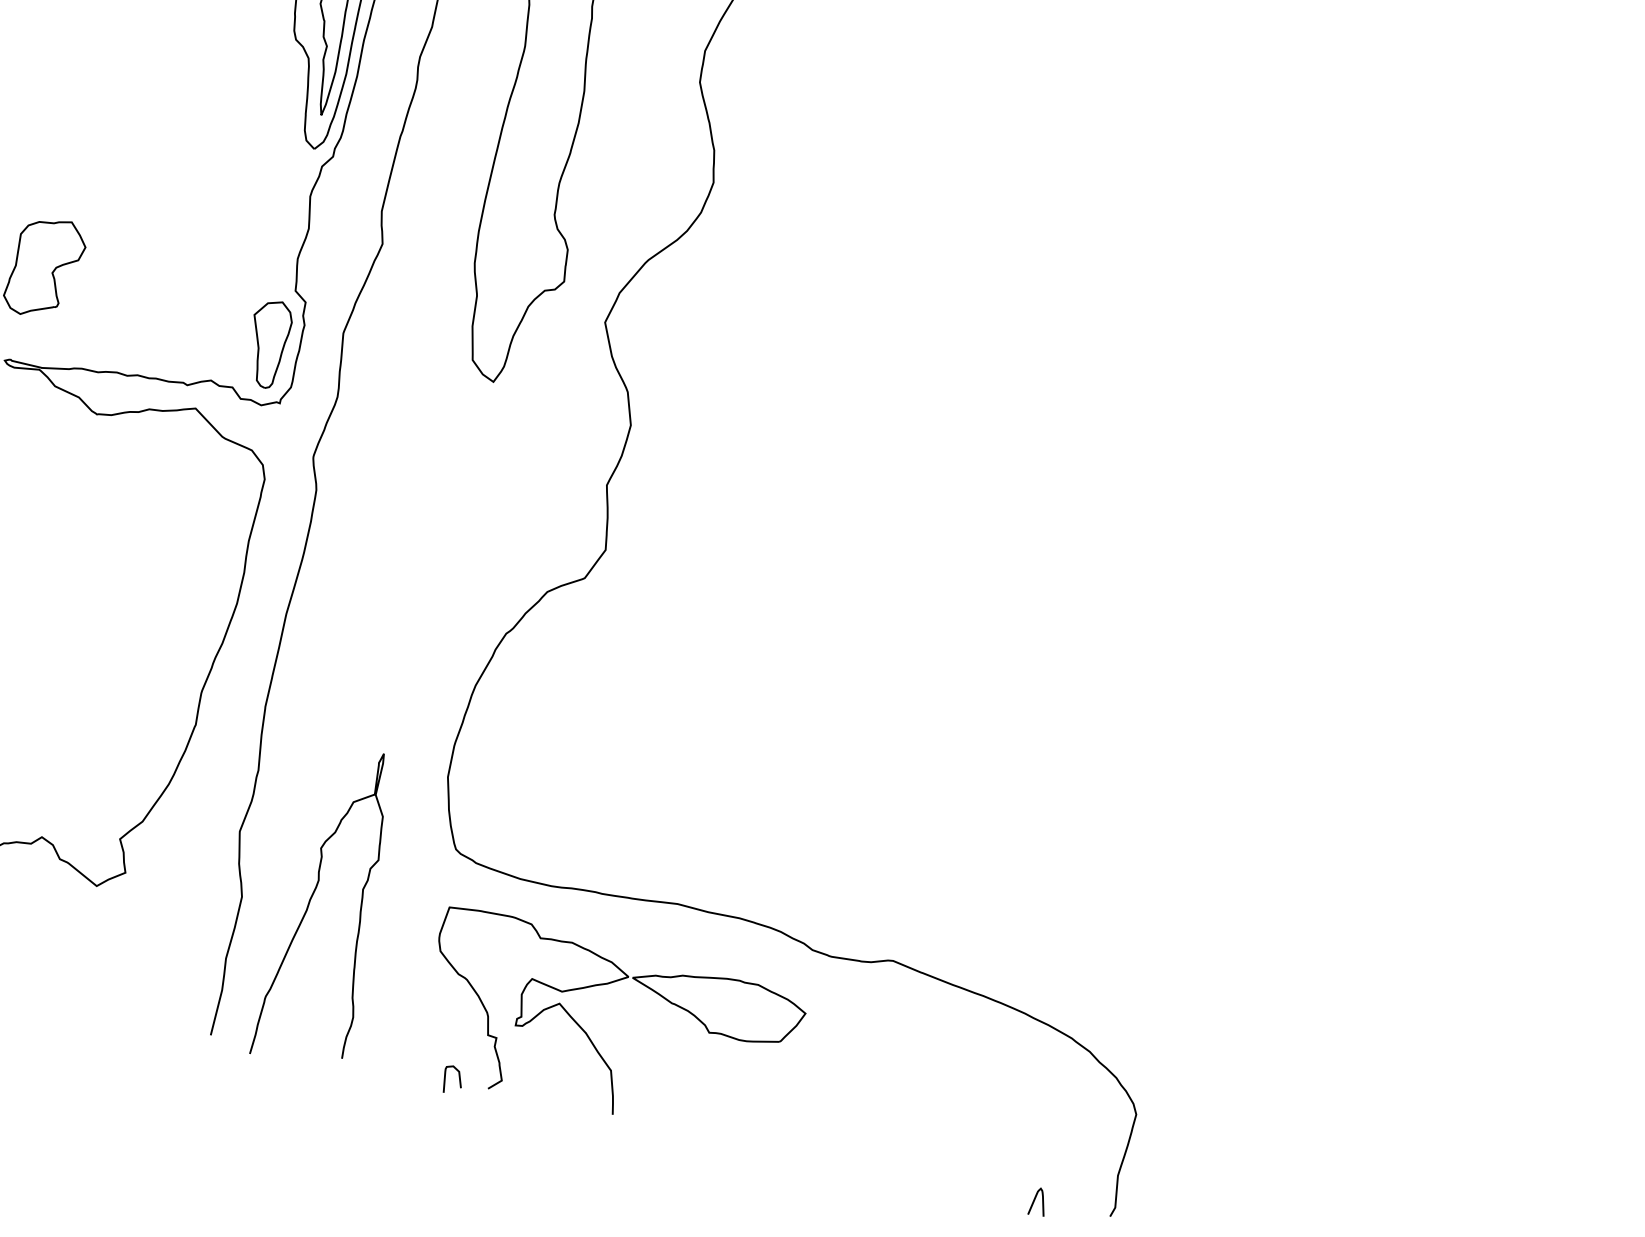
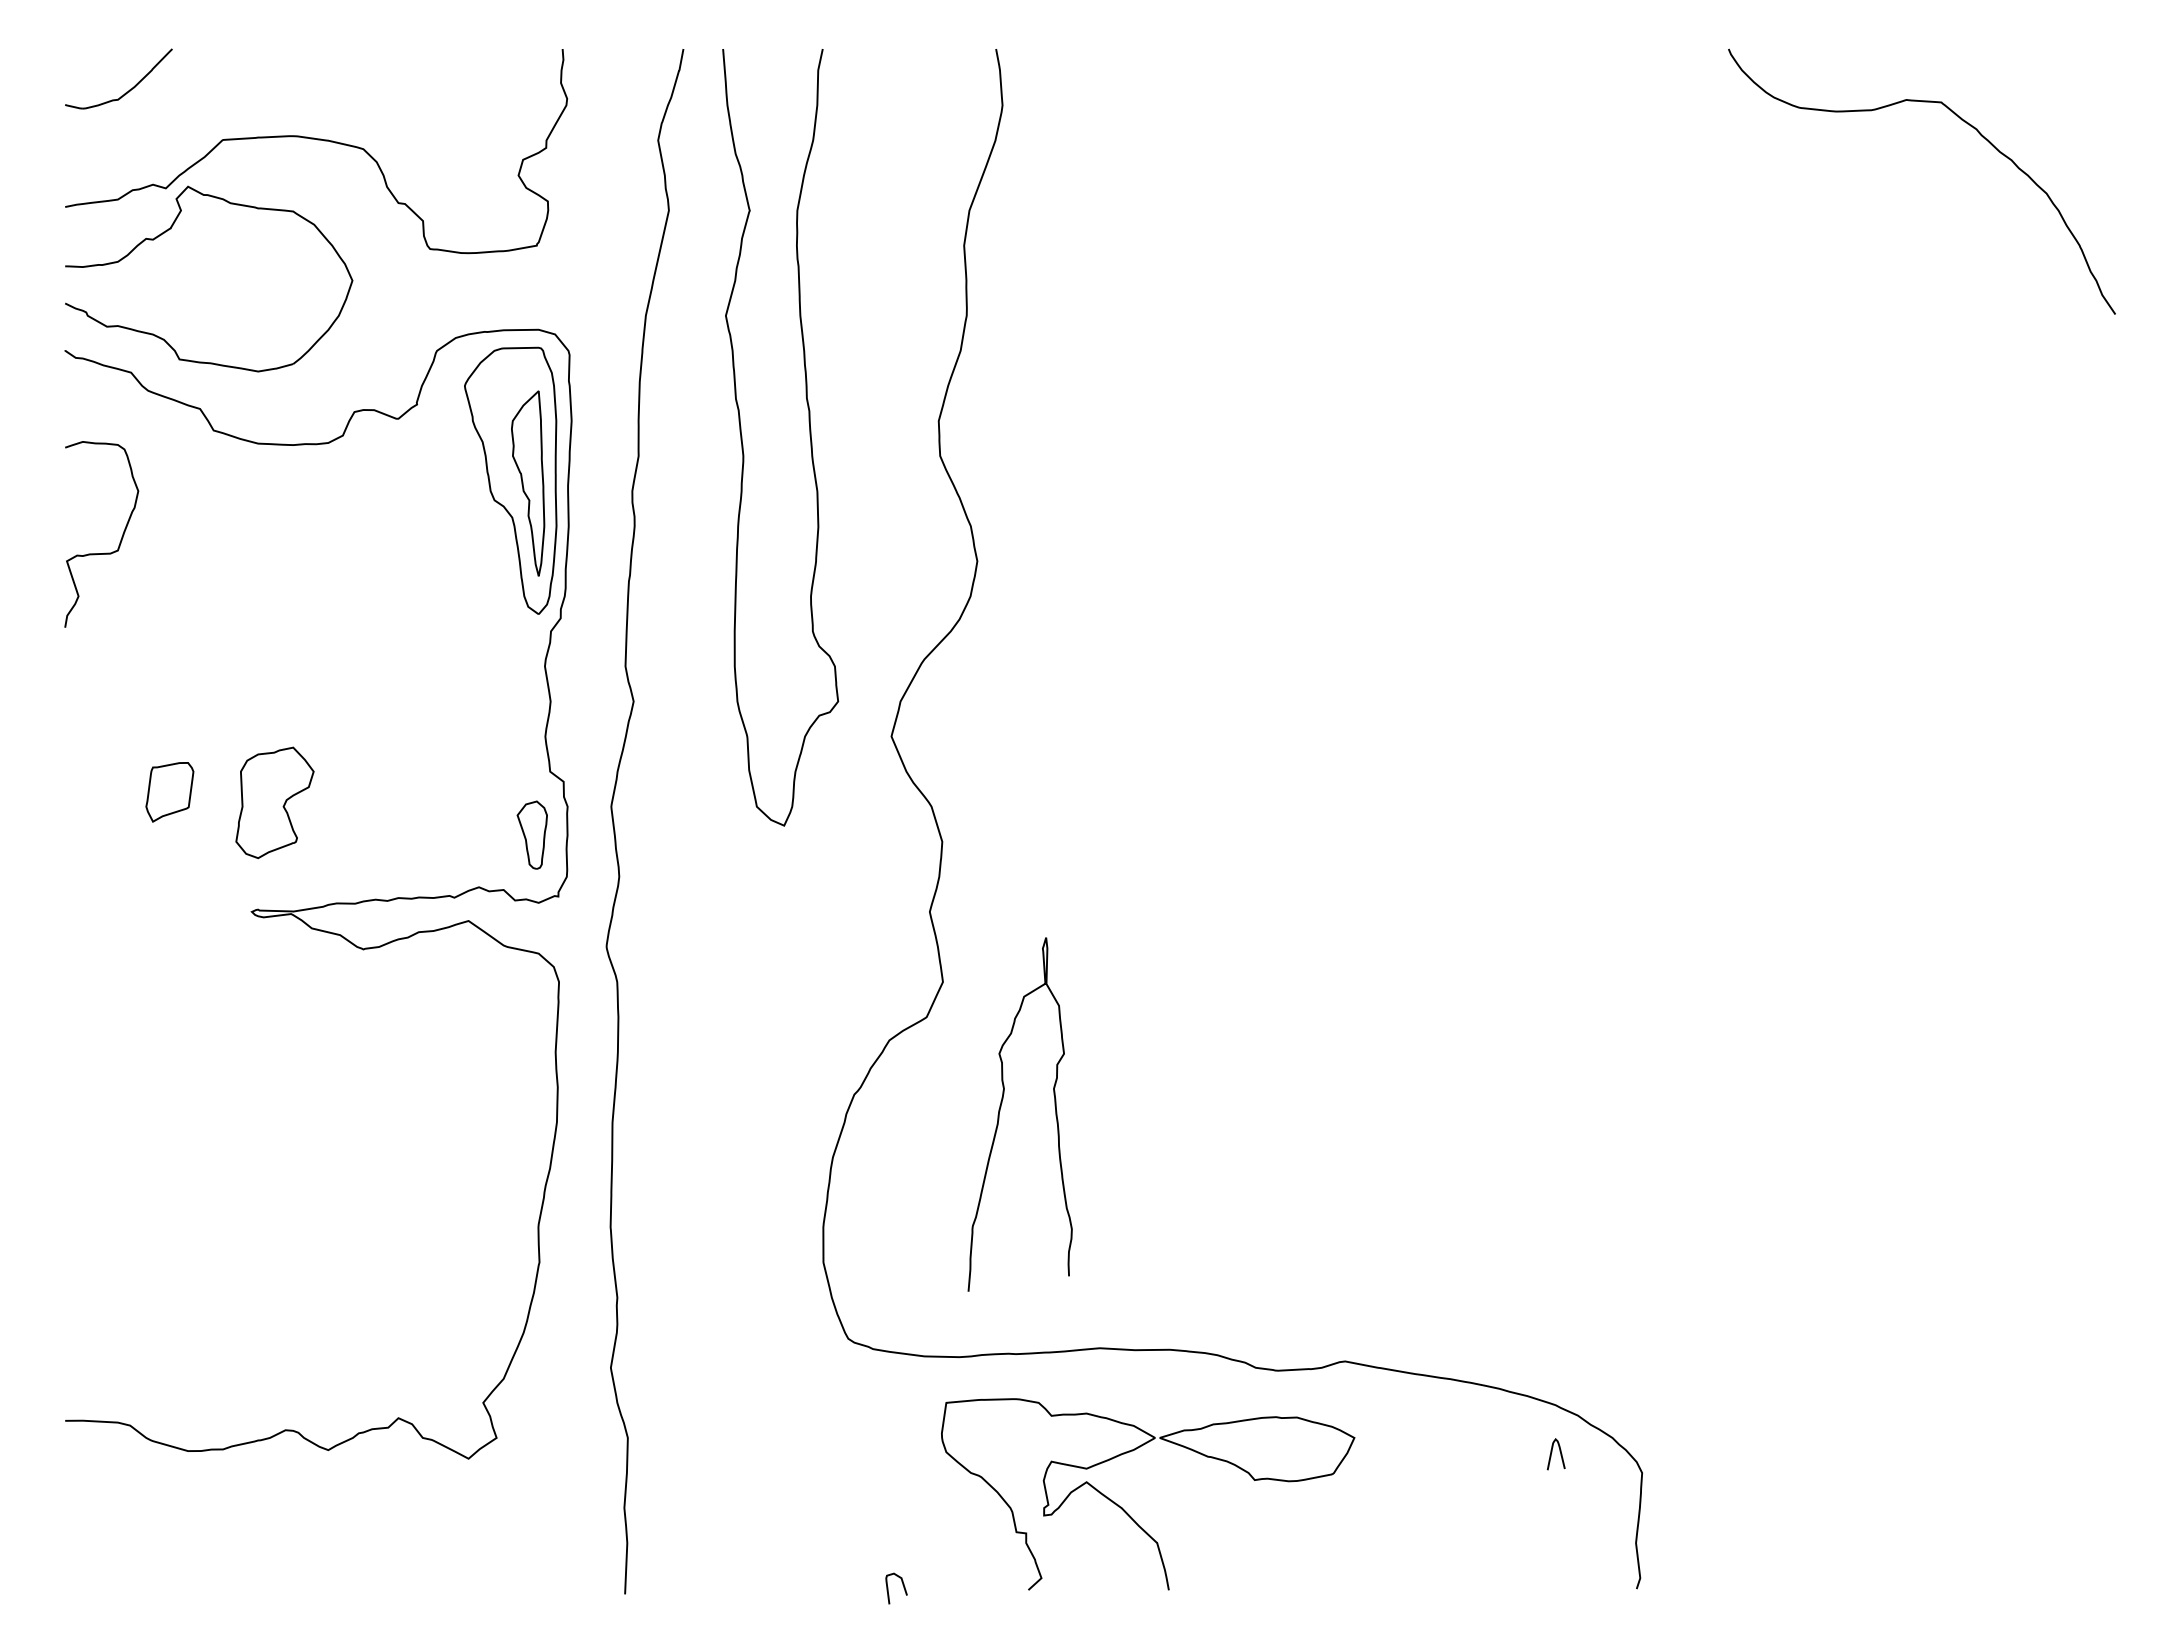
part: (268, 344) -> (532, 835), size x0.7
curve: (311, 899) -> (1000, 1111), moved
part: (591, 1039) -> (1128, 1513), moved
curve: (1035, 1199) -> (1552, 1452), moved

